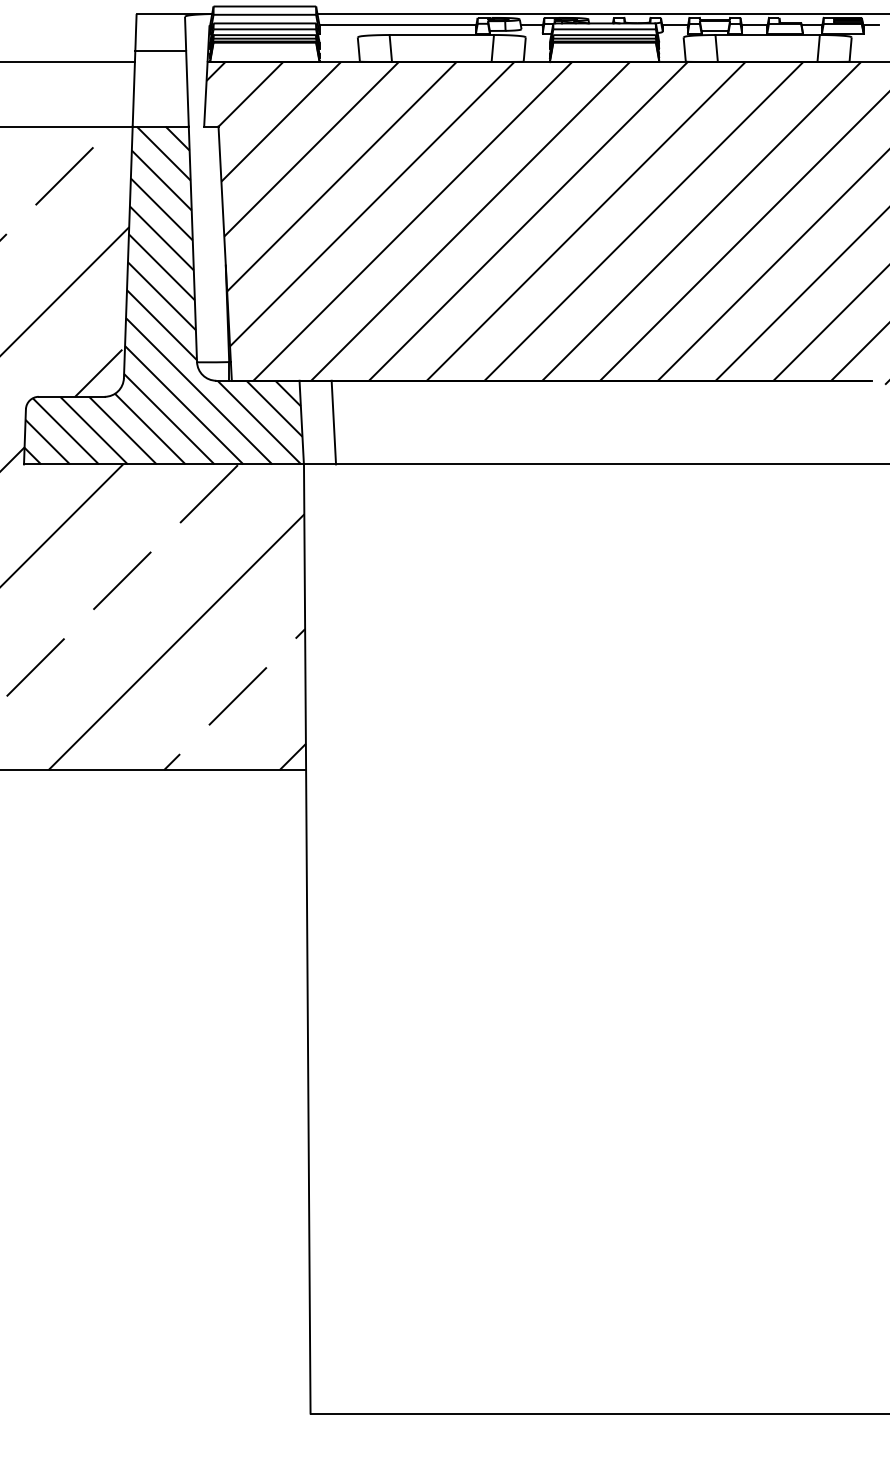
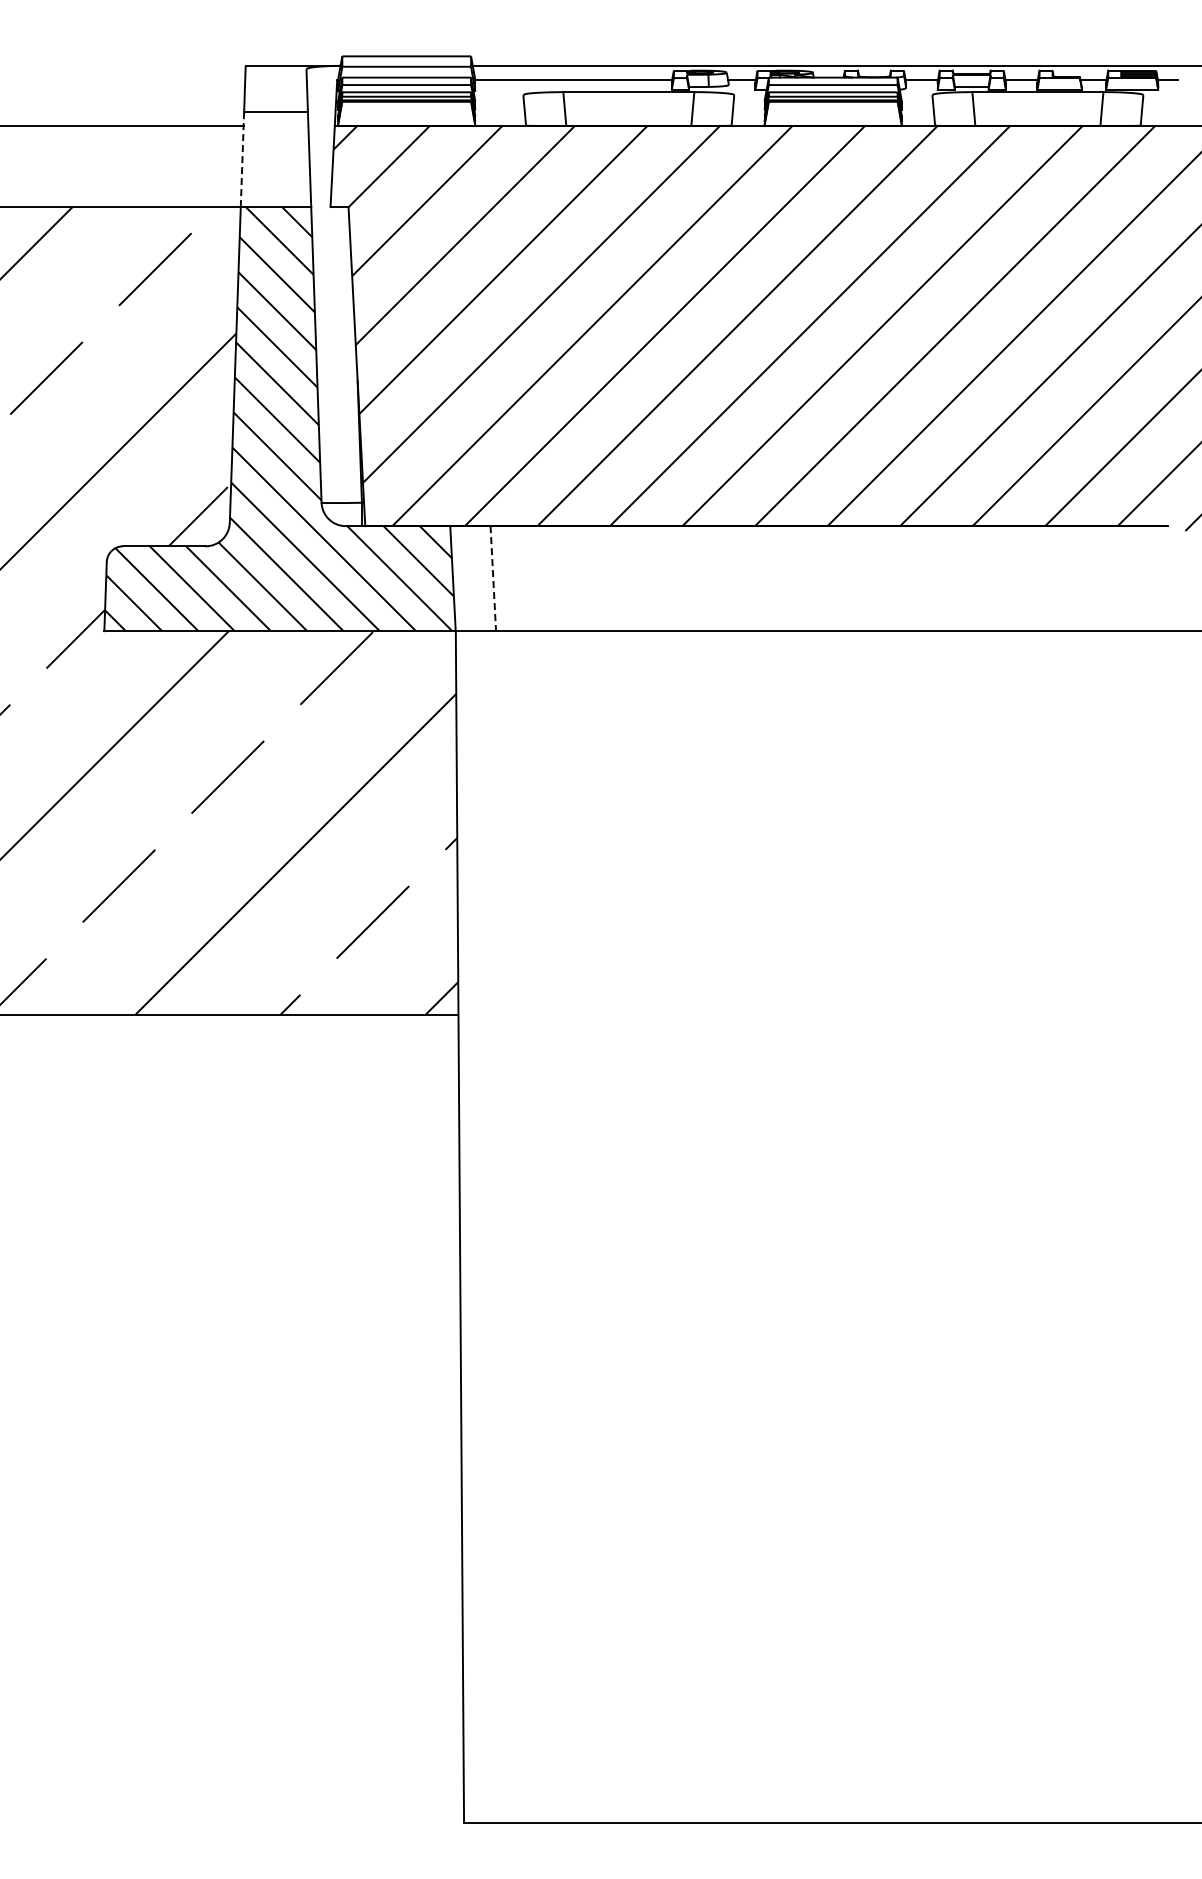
line: (134, 88) -> (242, 159), solid -> dashed
line: (334, 422) -> (493, 578), solid -> dashed

